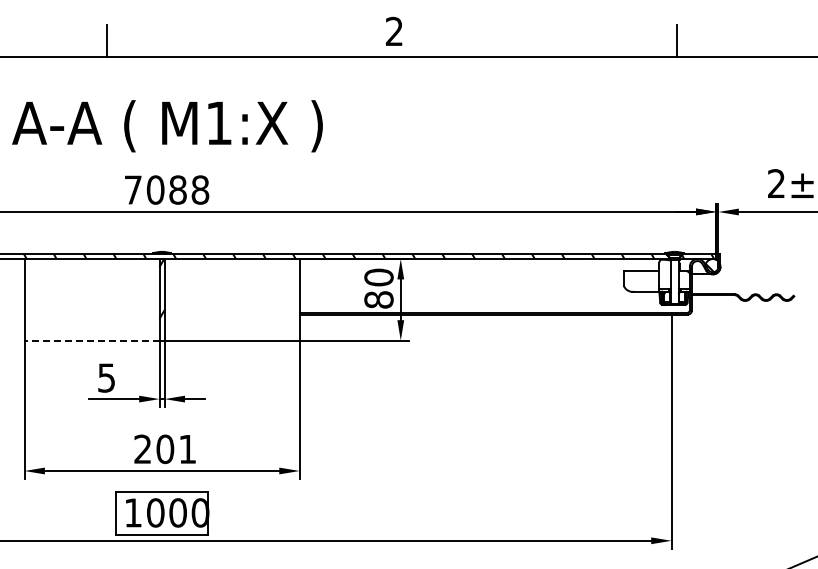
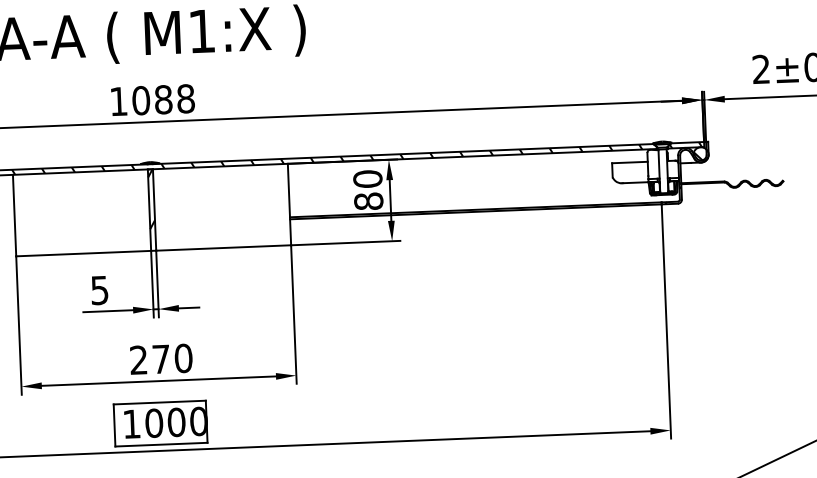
text: (133, 189) -> (119, 101), 7088 -> 1088
line: (92, 340) -> (84, 253), dashed -> solid
text: (176, 449) -> (172, 359), 201 -> 270

